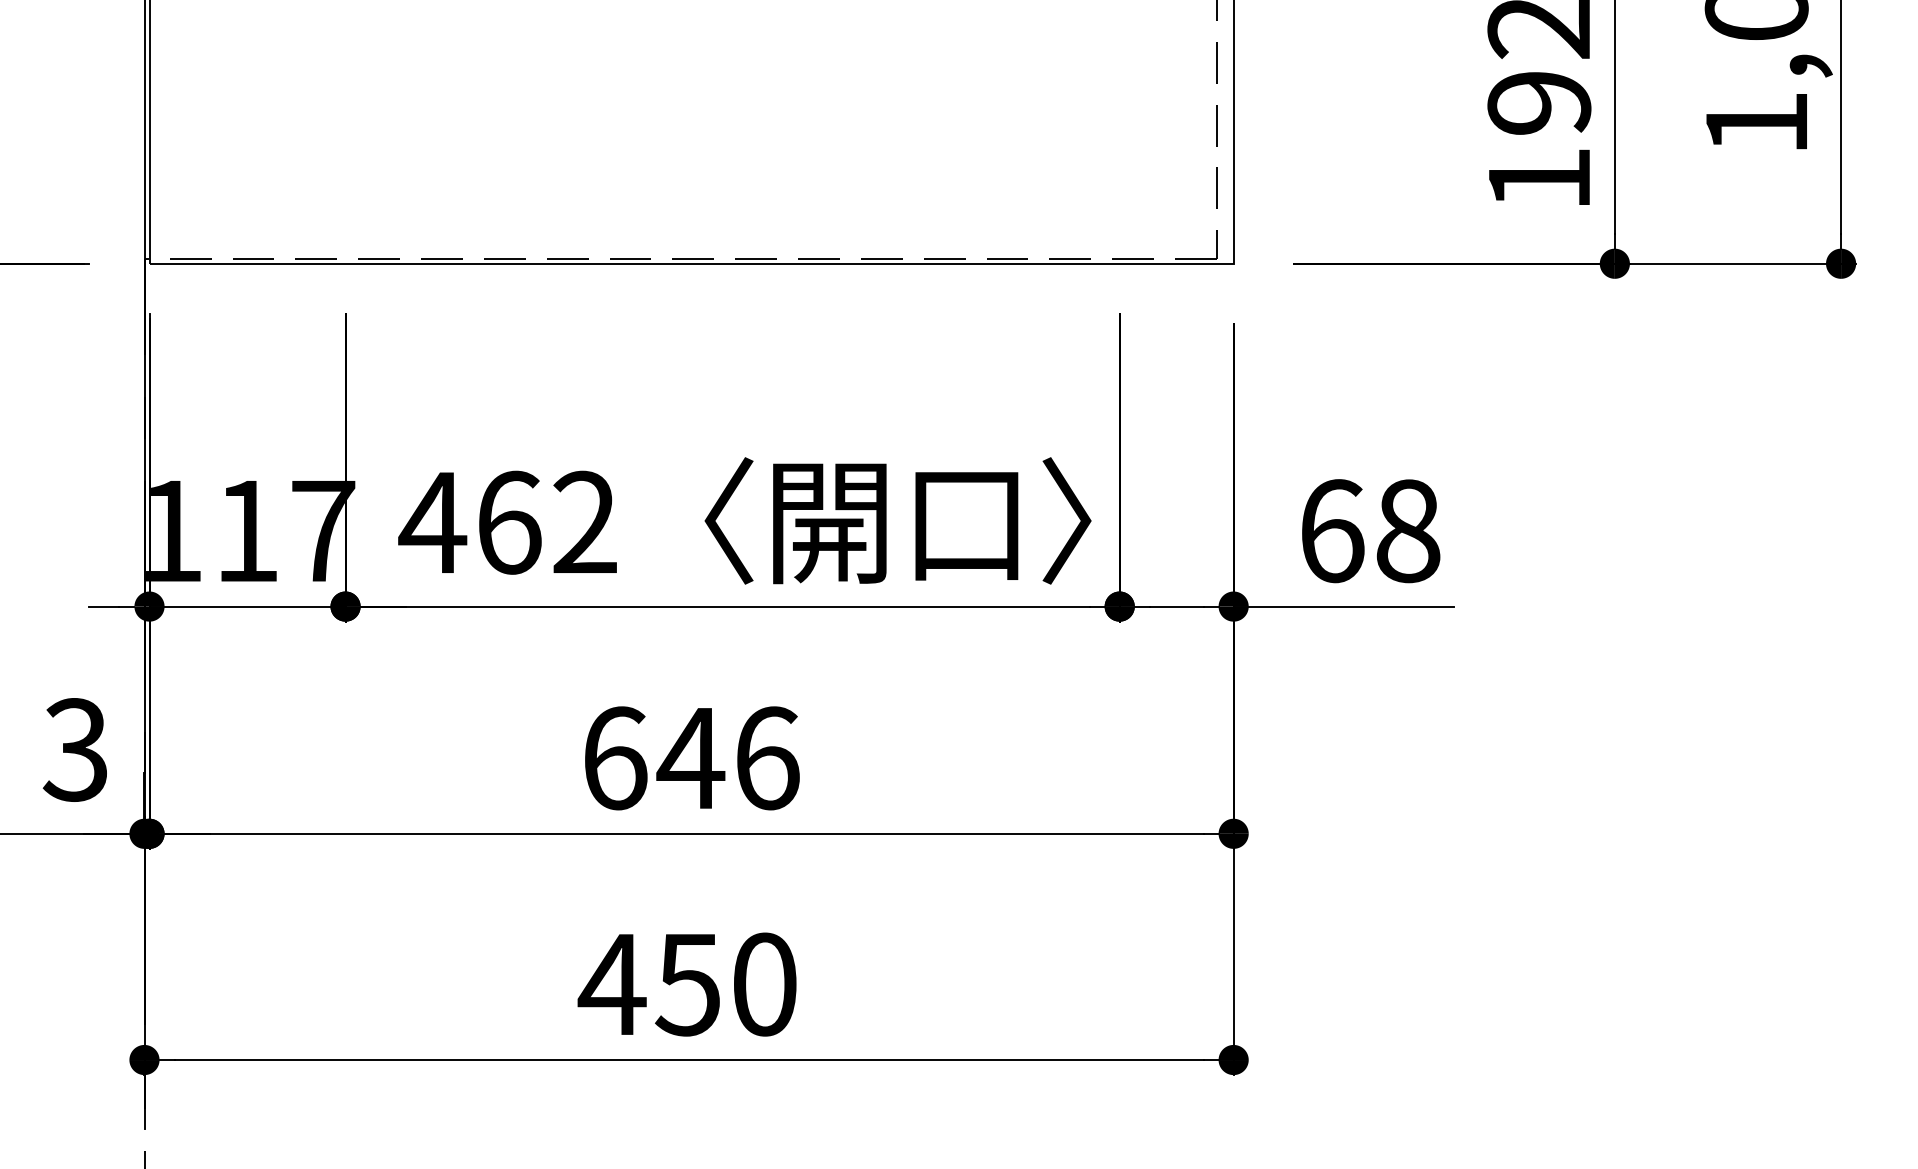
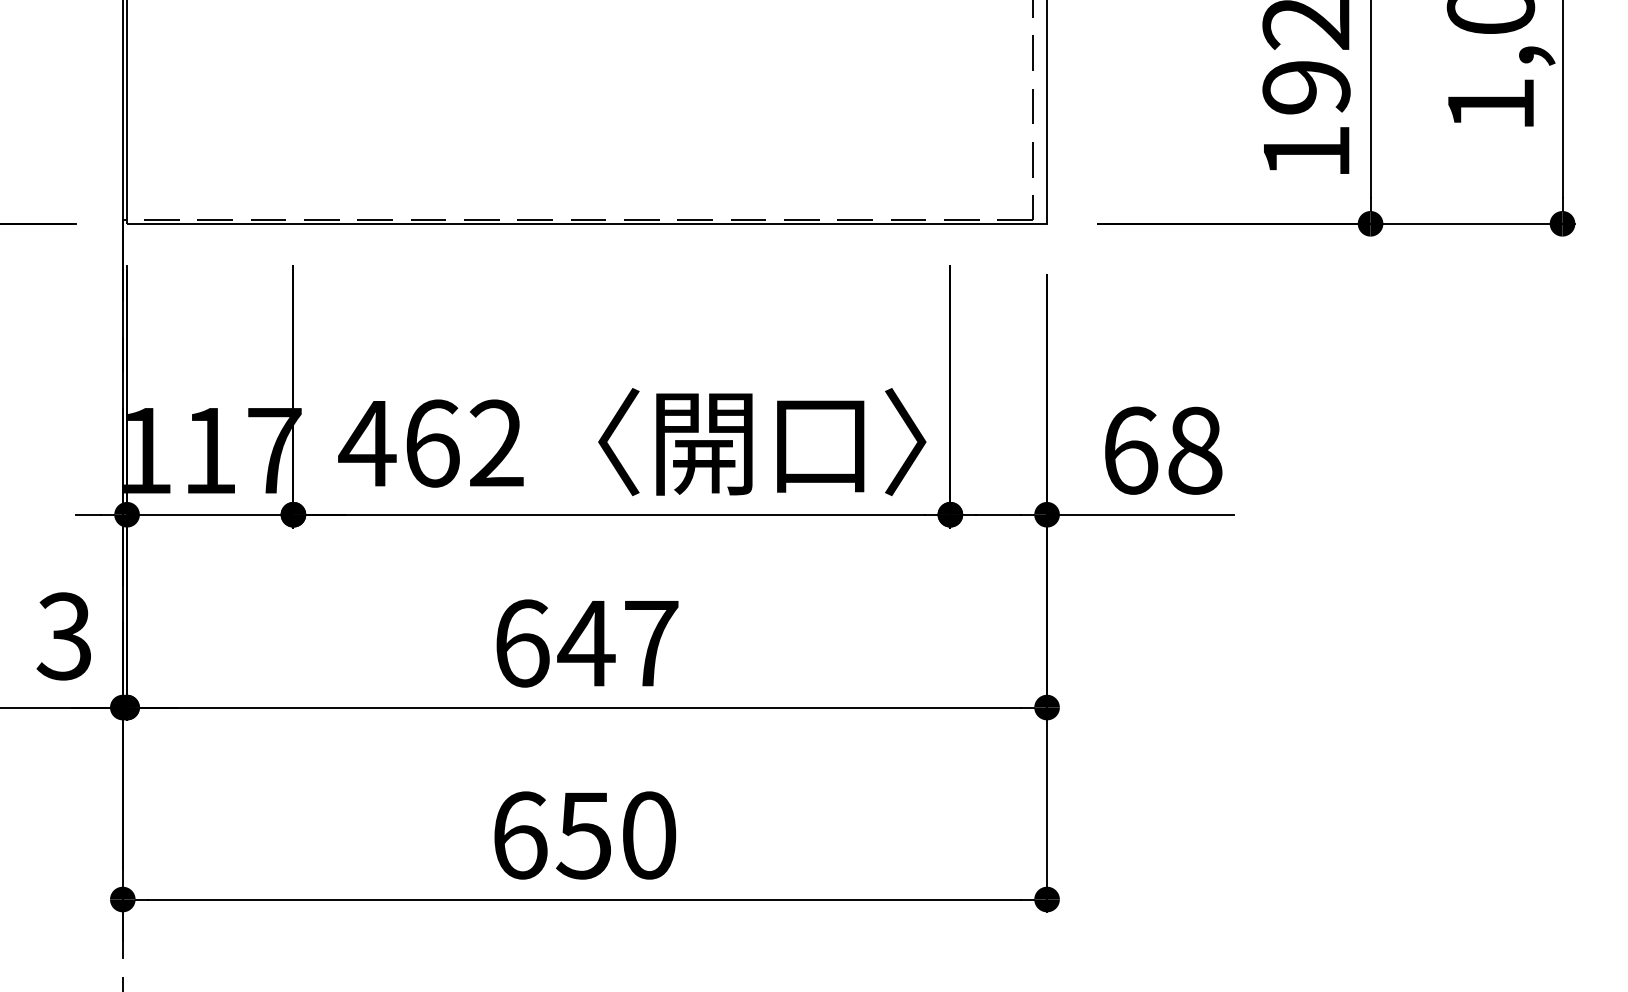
text: (767, 758) -> (651, 643), 646 -> 647
text: (611, 984) -> (519, 835), 450 -> 650

